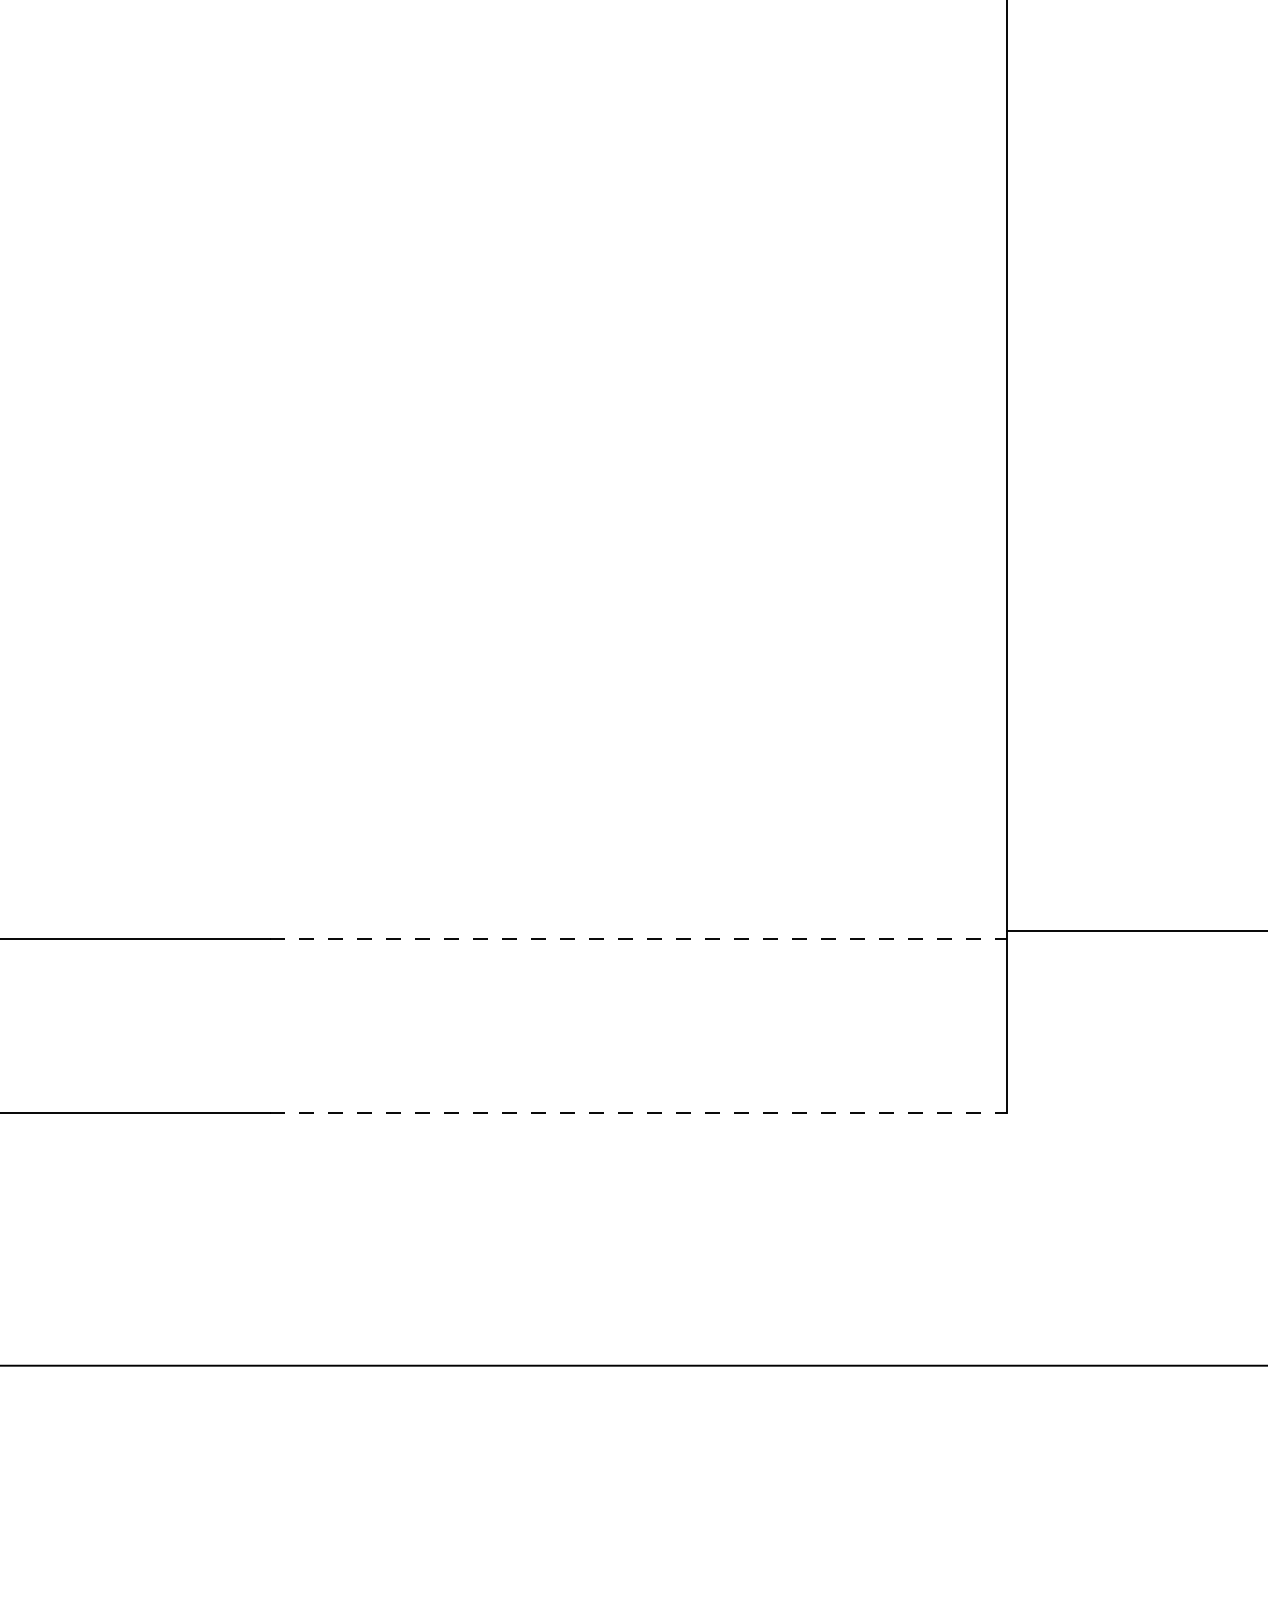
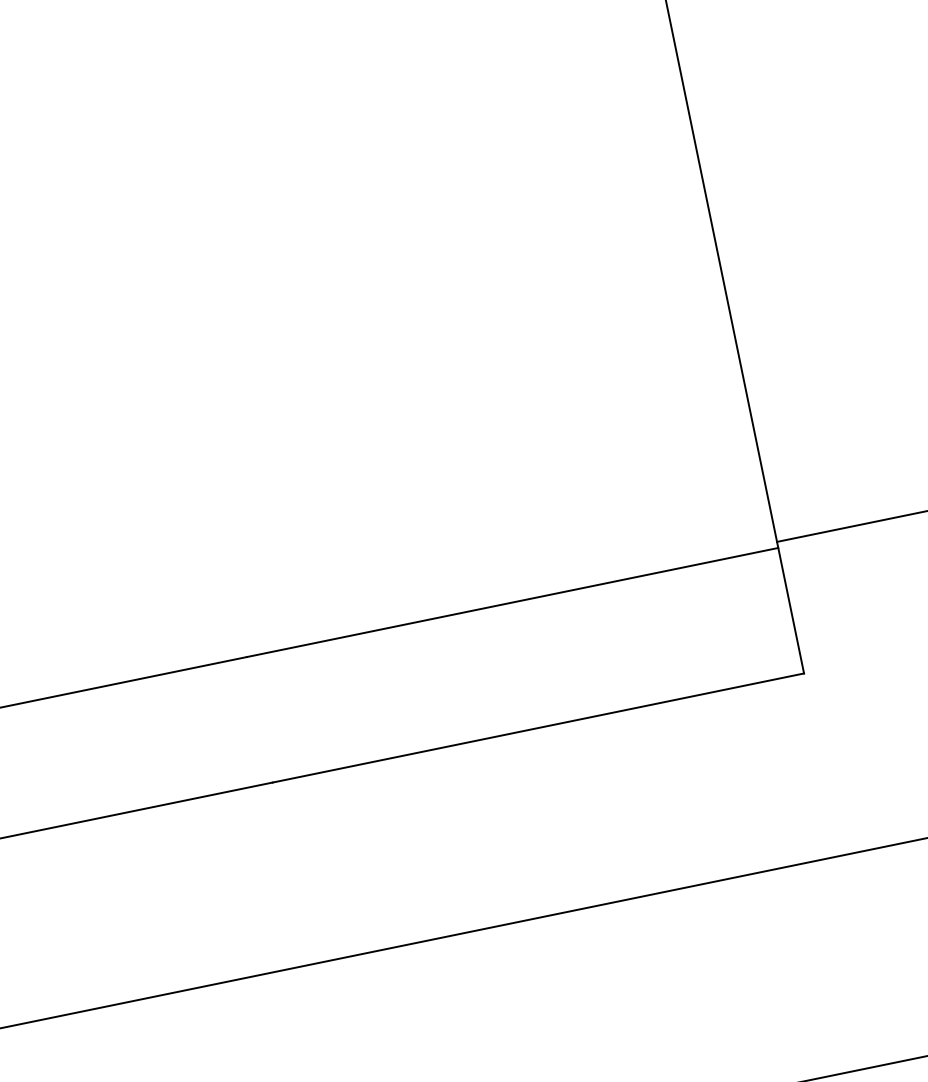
line: (638, 939) -> (512, 602), dashed -> solid
line: (638, 1113) -> (538, 728), dashed -> solid

